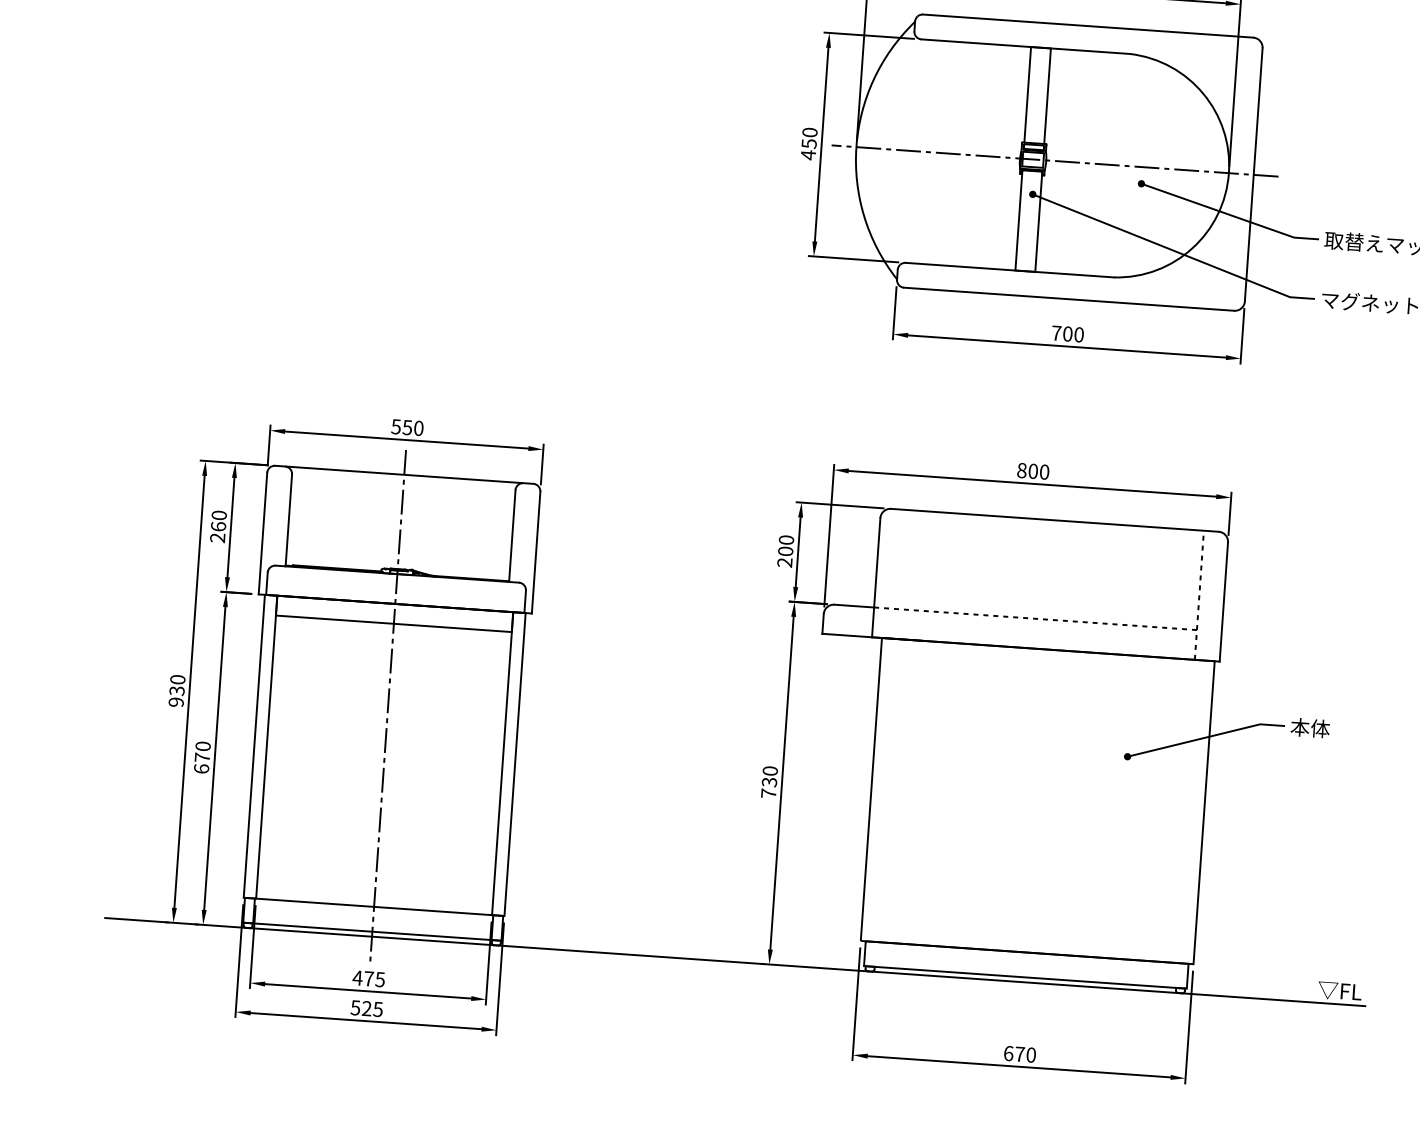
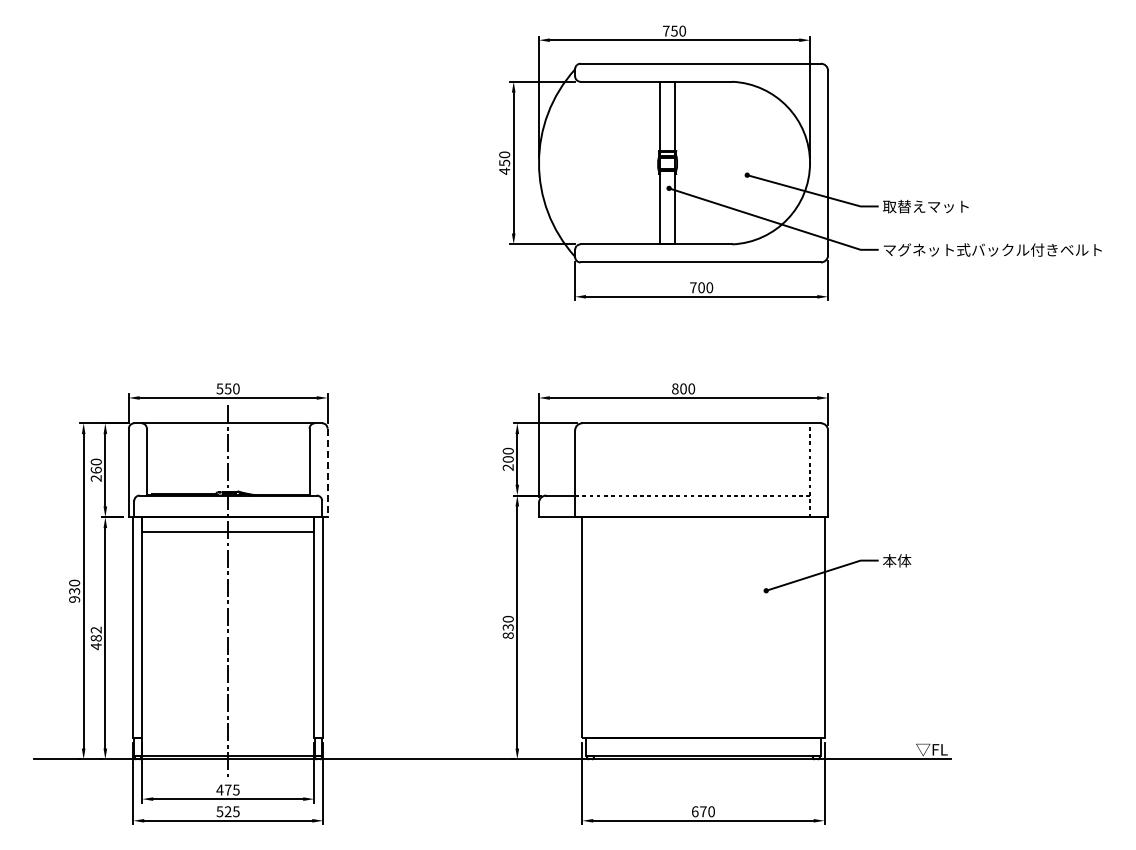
line: (1054, 161) -> (683, 163), removed
line: (535, 553) -> (327, 473), solid -> dashed
text: (201, 757) -> (95, 638), 670 -> 482
text: (767, 793) -> (507, 635), 730 -> 830
line: (373, 906) -> (227, 737), removed

